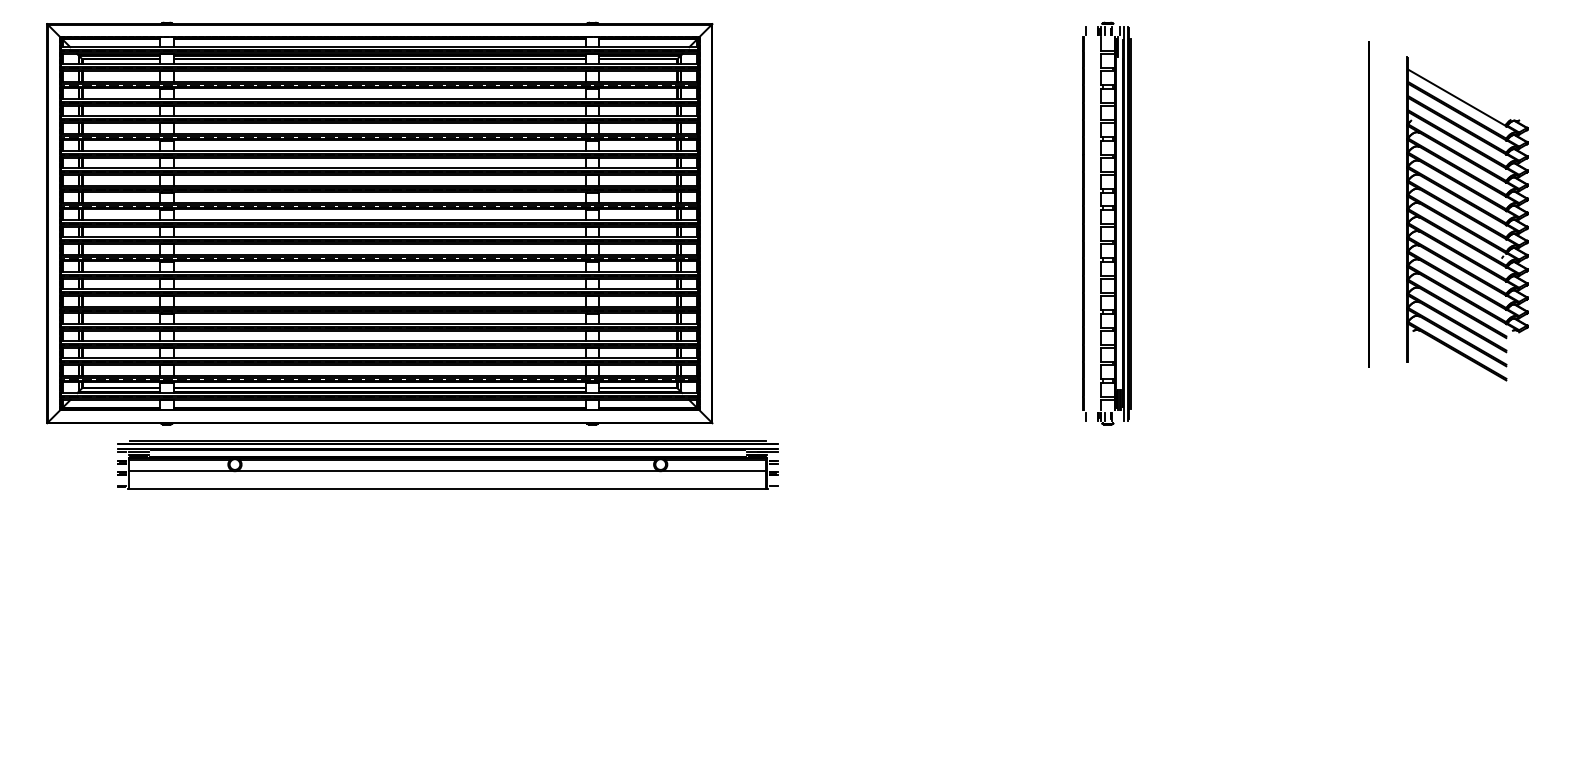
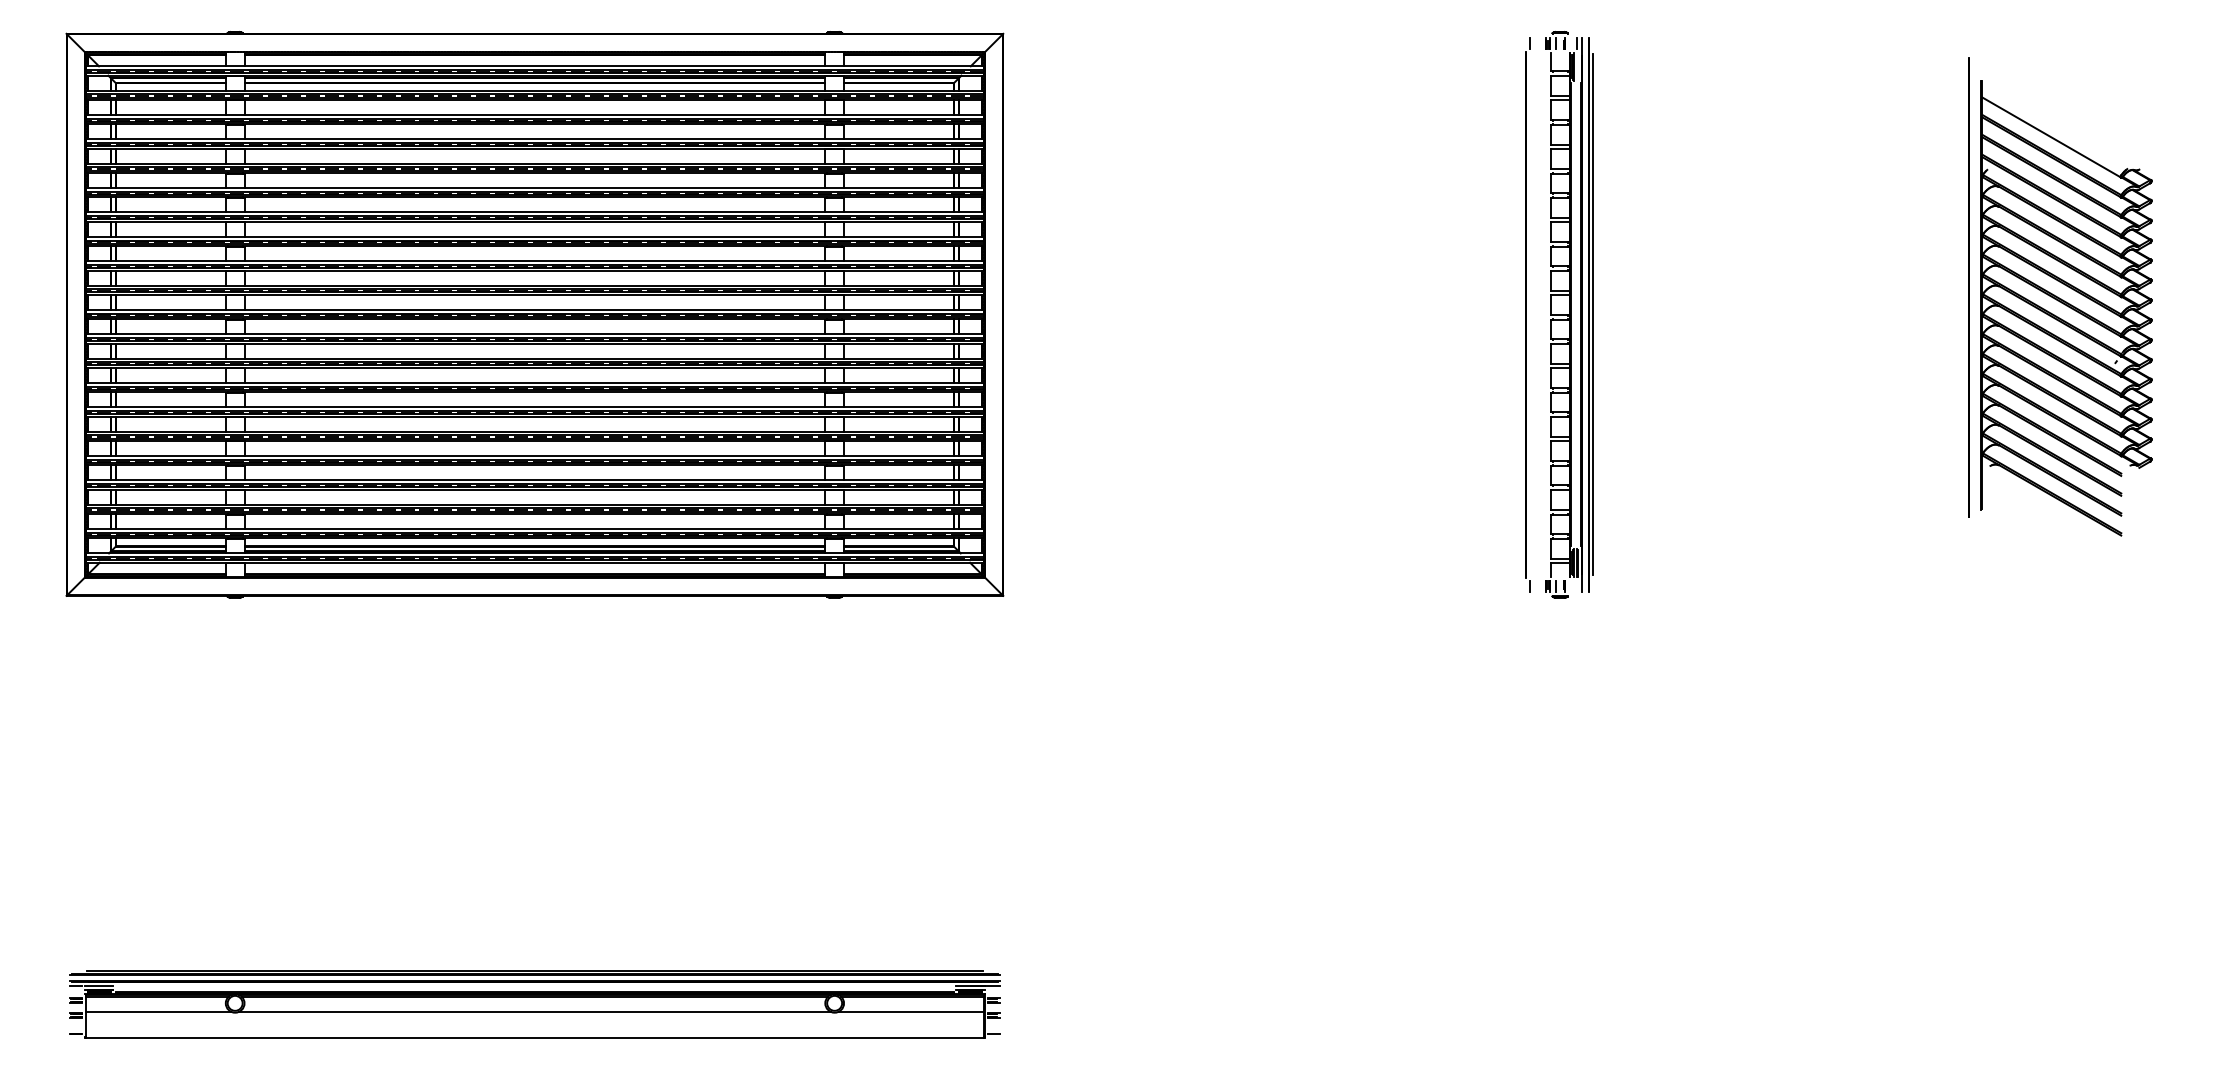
line: (1368, 204) -> (1968, 287), moved
part: (447, 464) -> (534, 1003), moved

